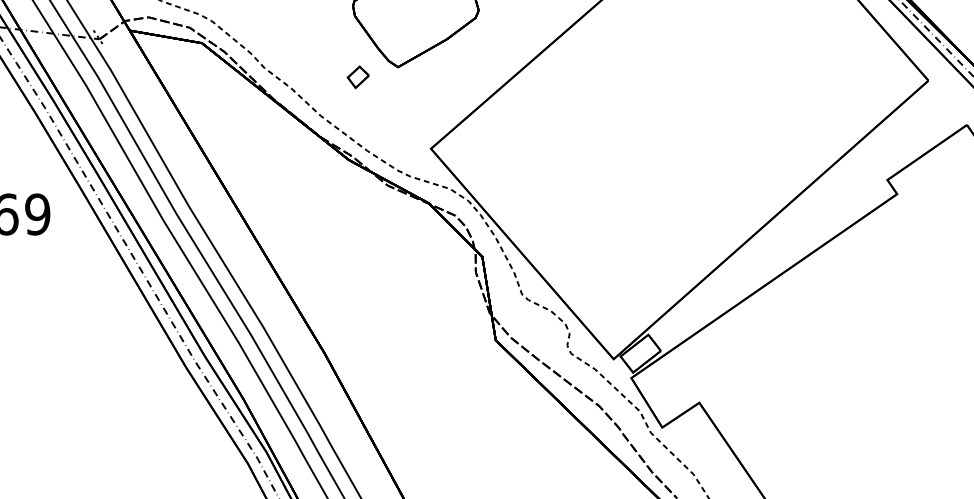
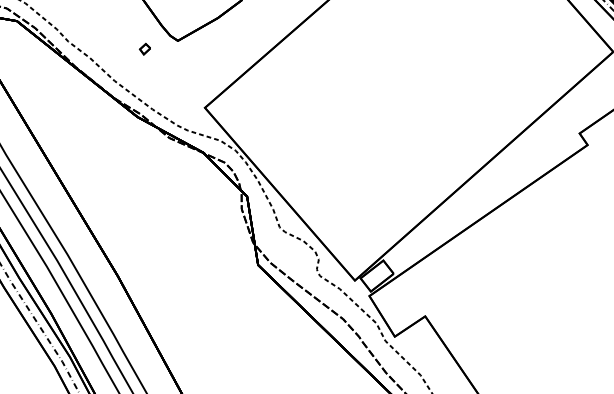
part: (357, 77) -> (144, 49), size x0.6

